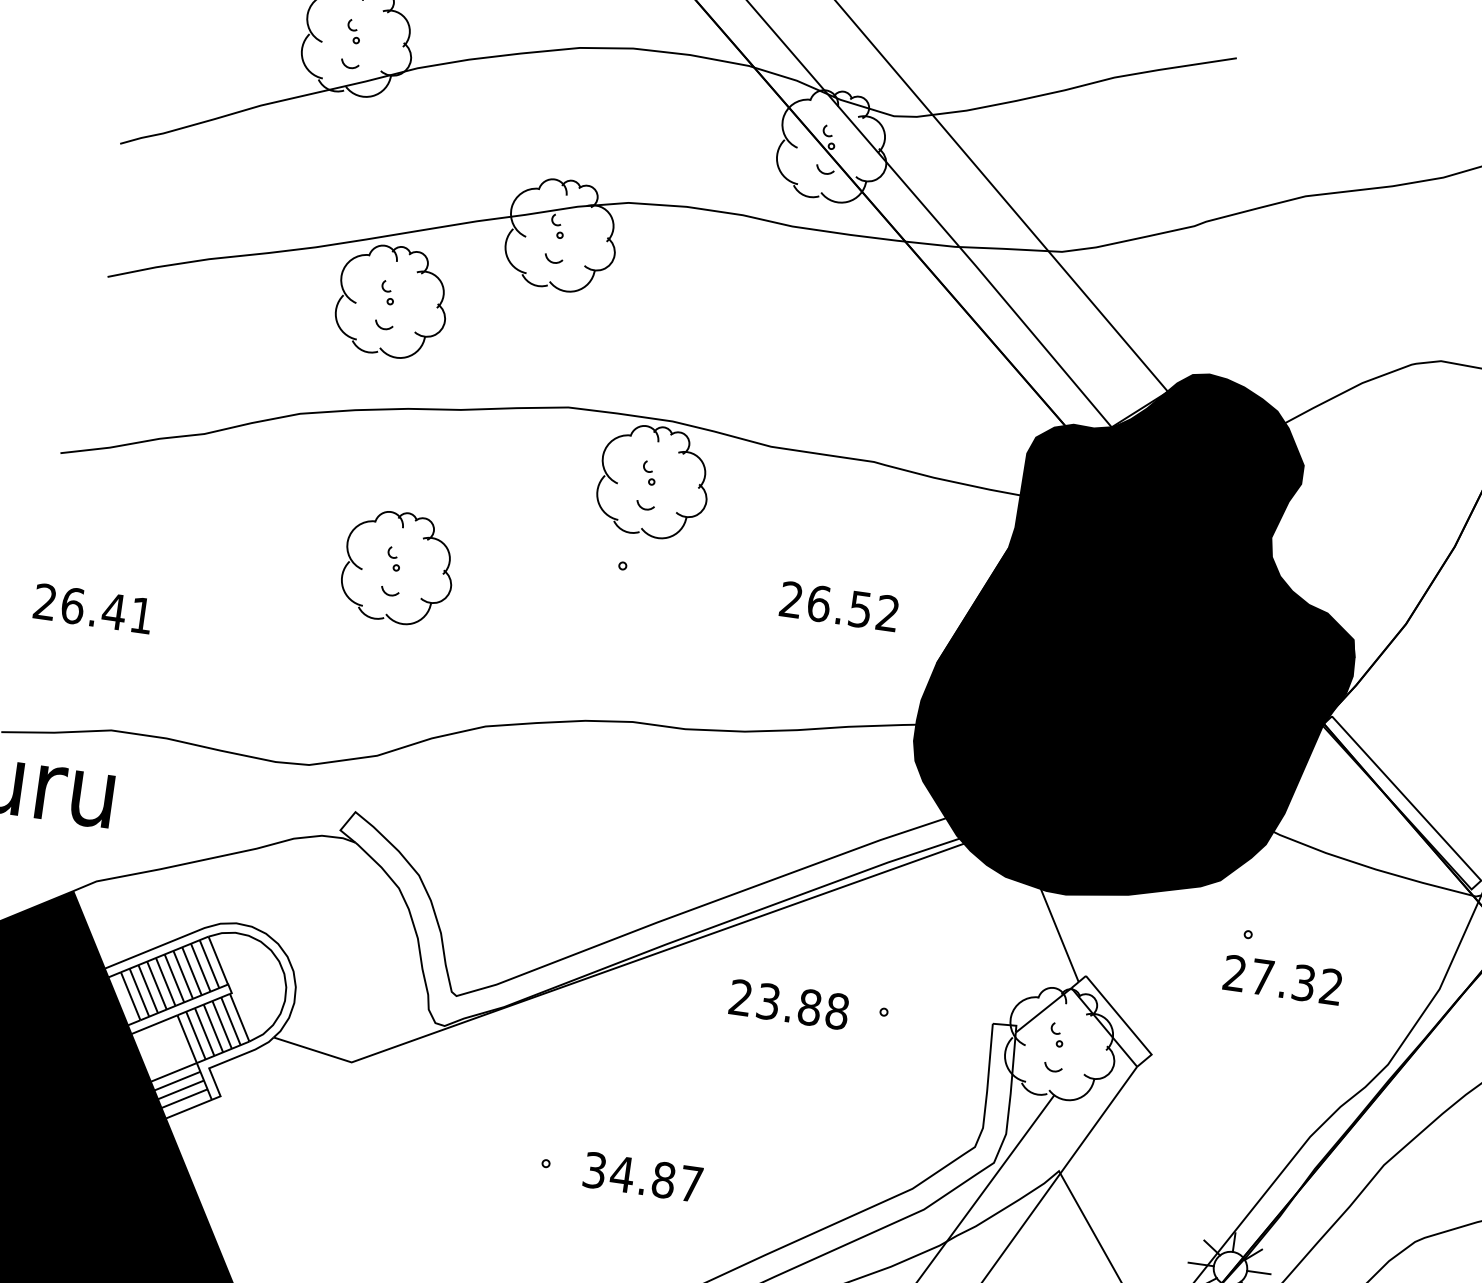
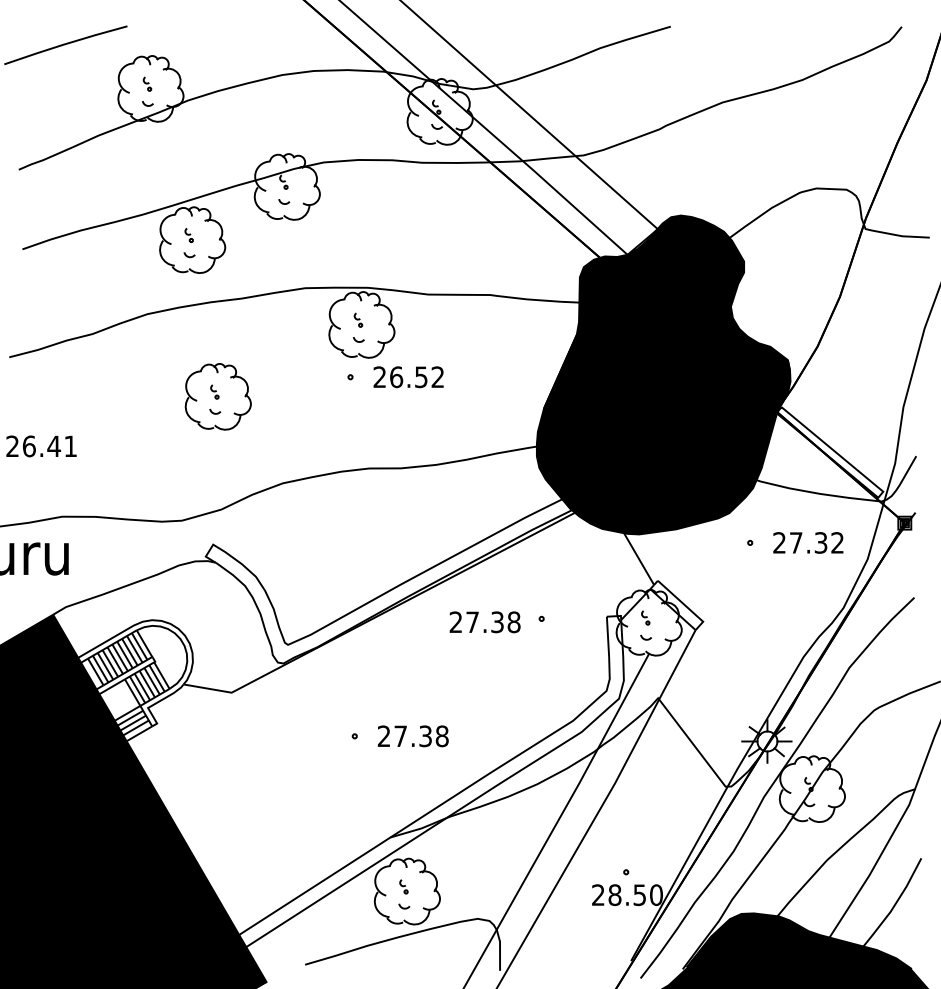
text: (838, 606) -> (408, 377), moved
text: (1283, 979) -> (808, 542), moved
text: (788, 1004) -> (484, 622), 23.88 -> 27.38
text: (641, 1177) -> (412, 736), 34.87 -> 27.38

